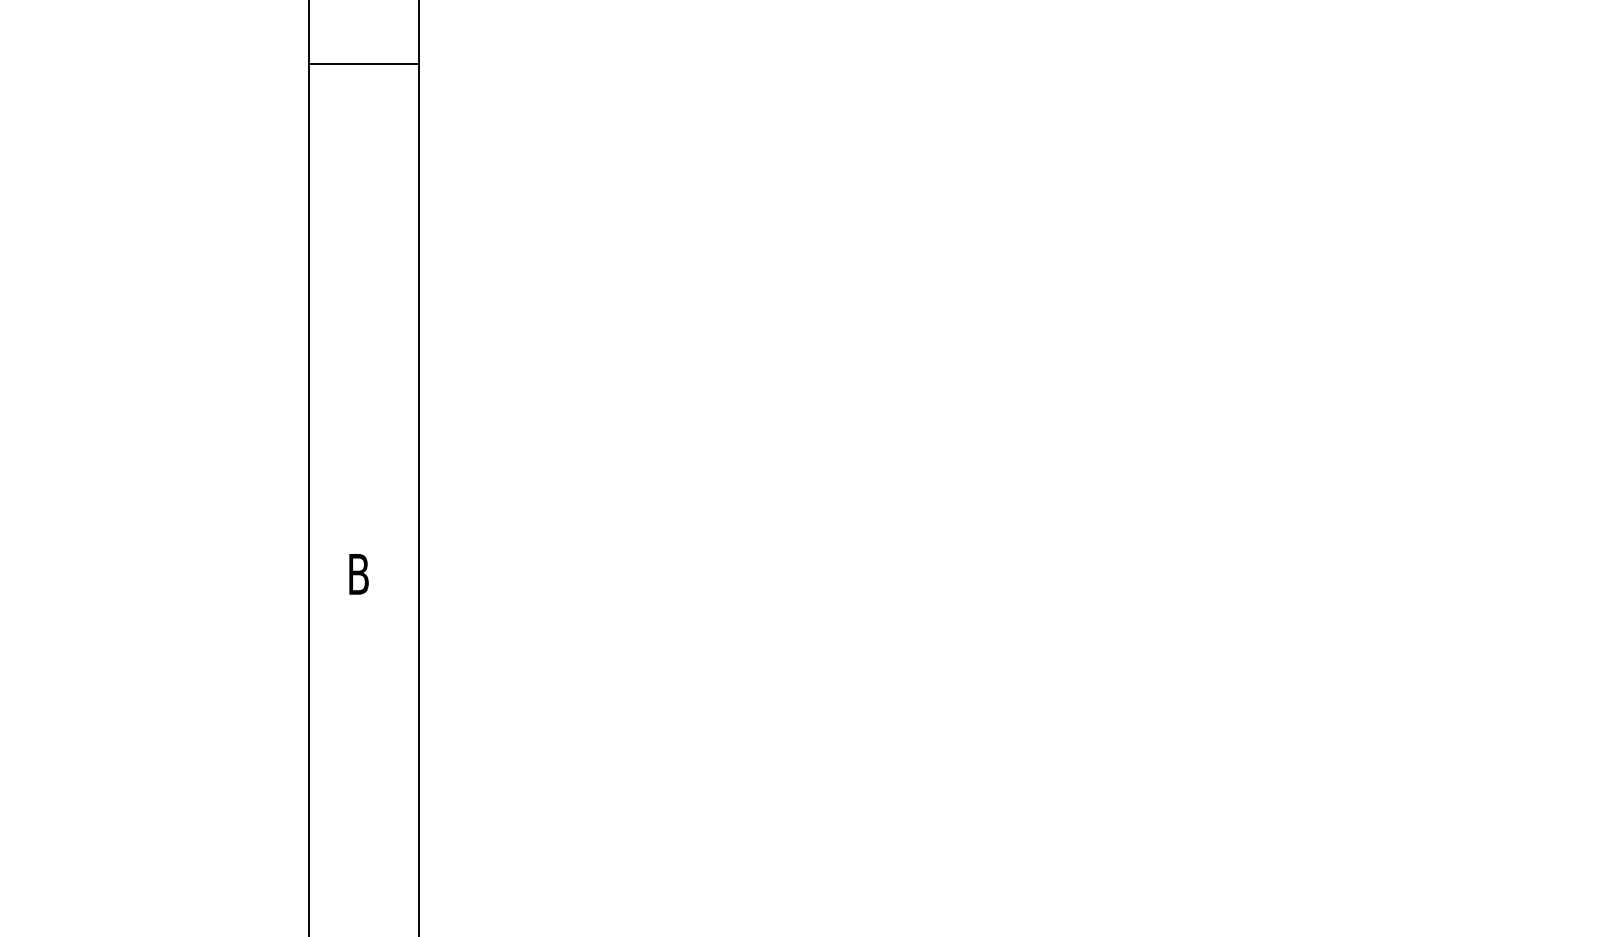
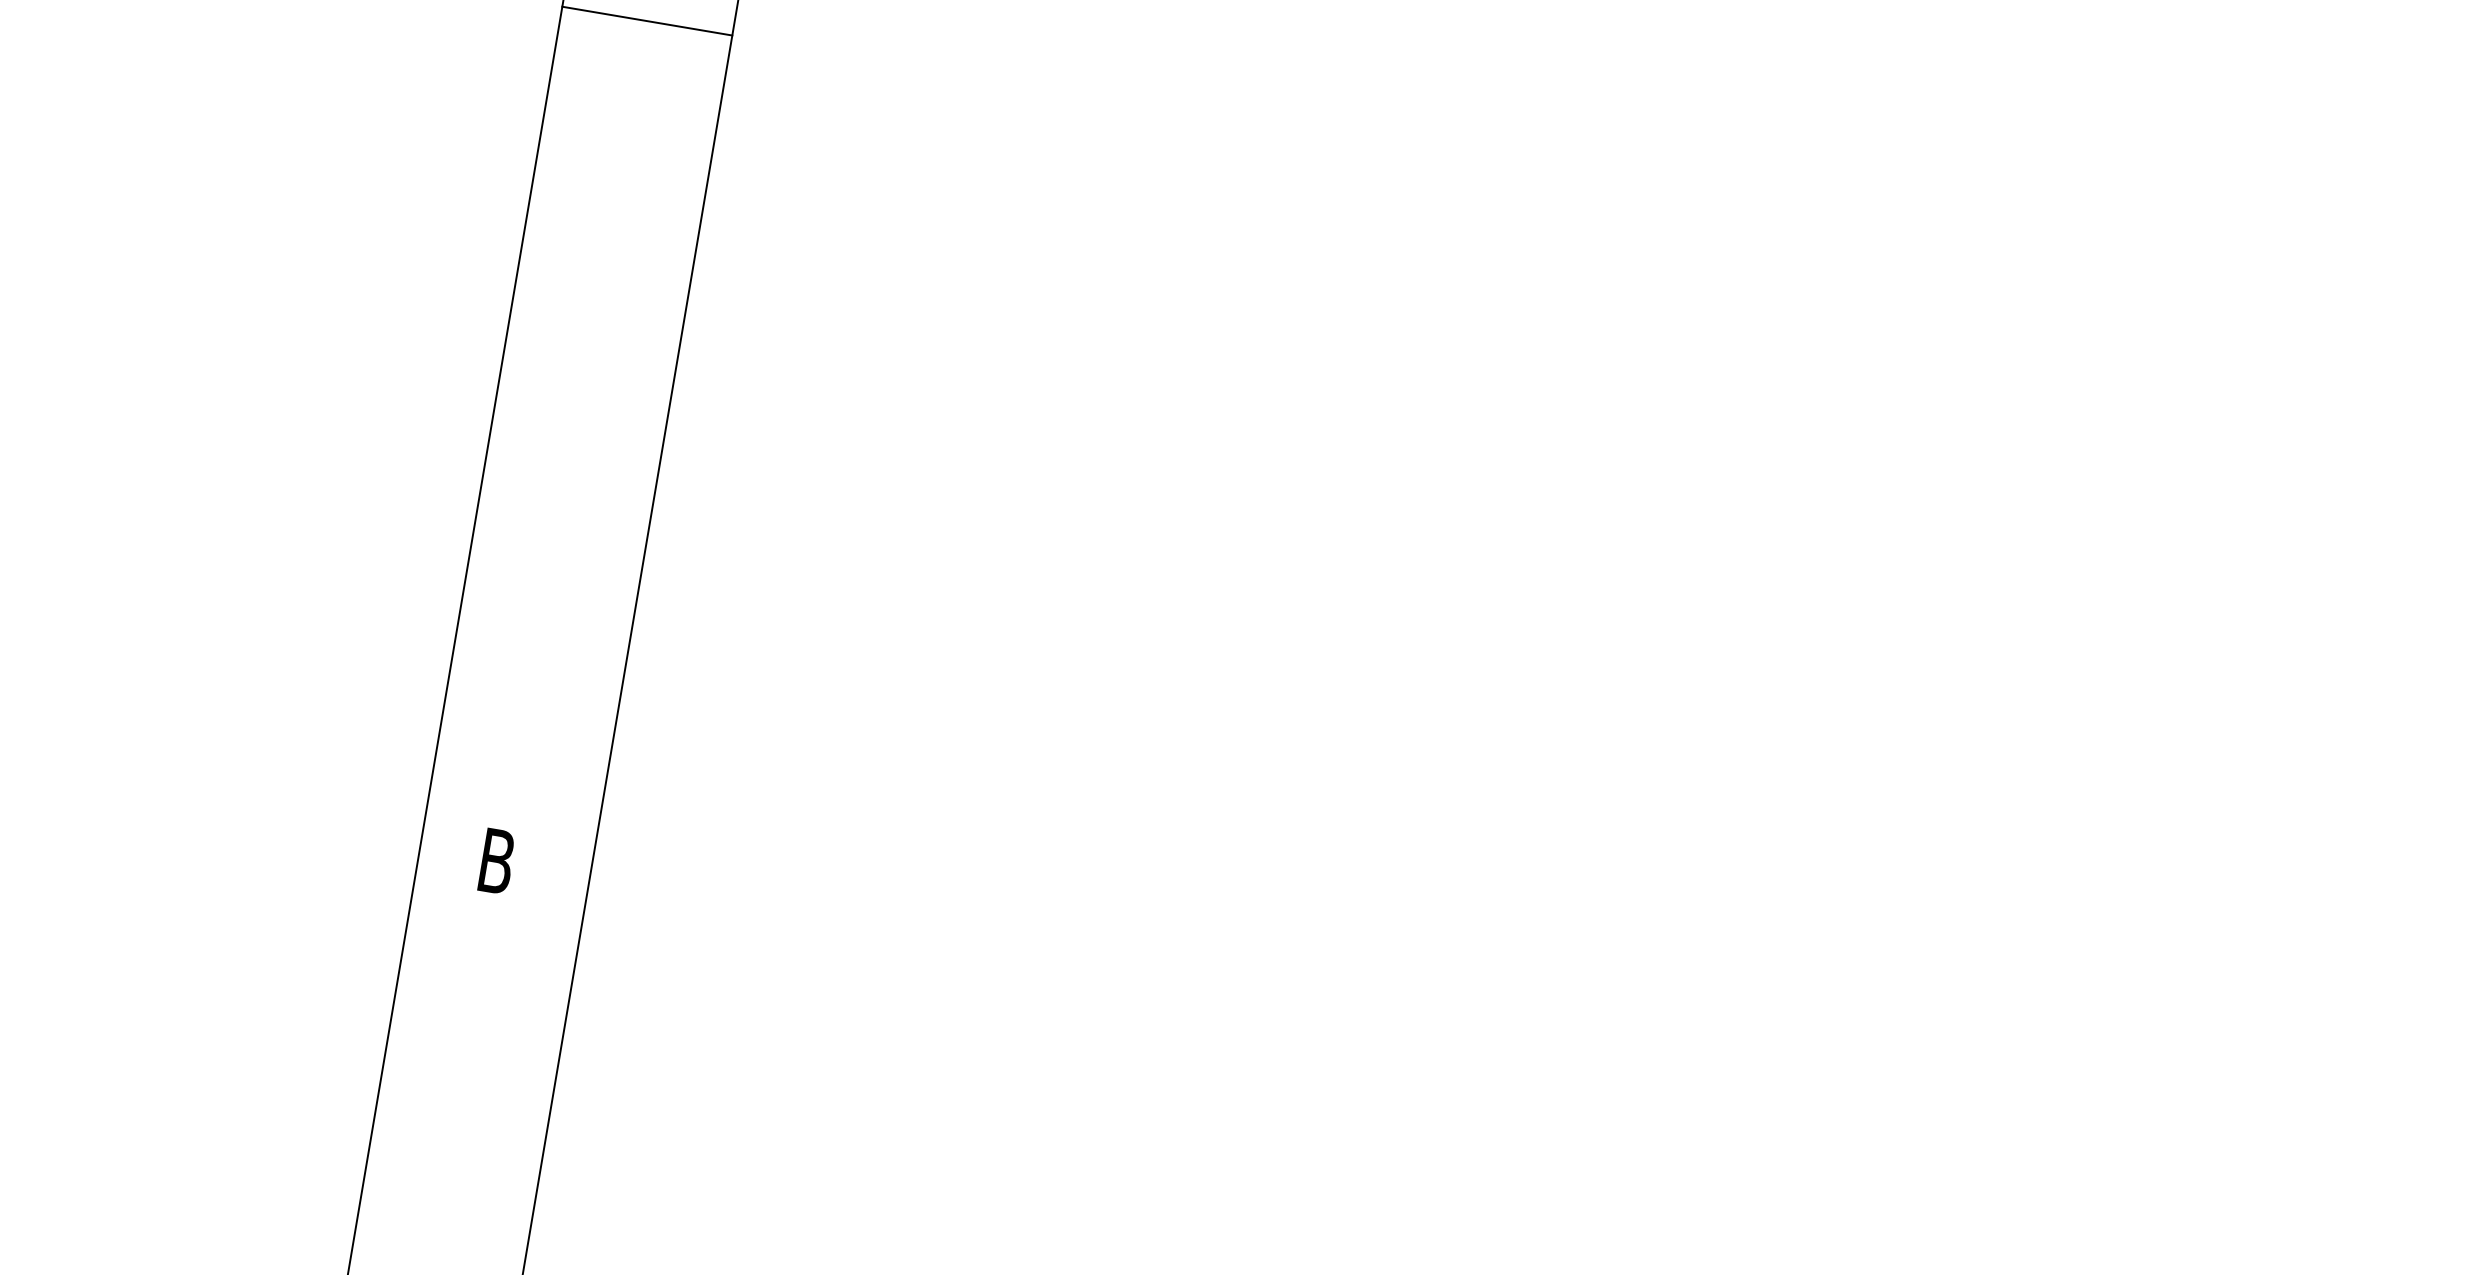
line: (363, 64) -> (646, 21), moved

